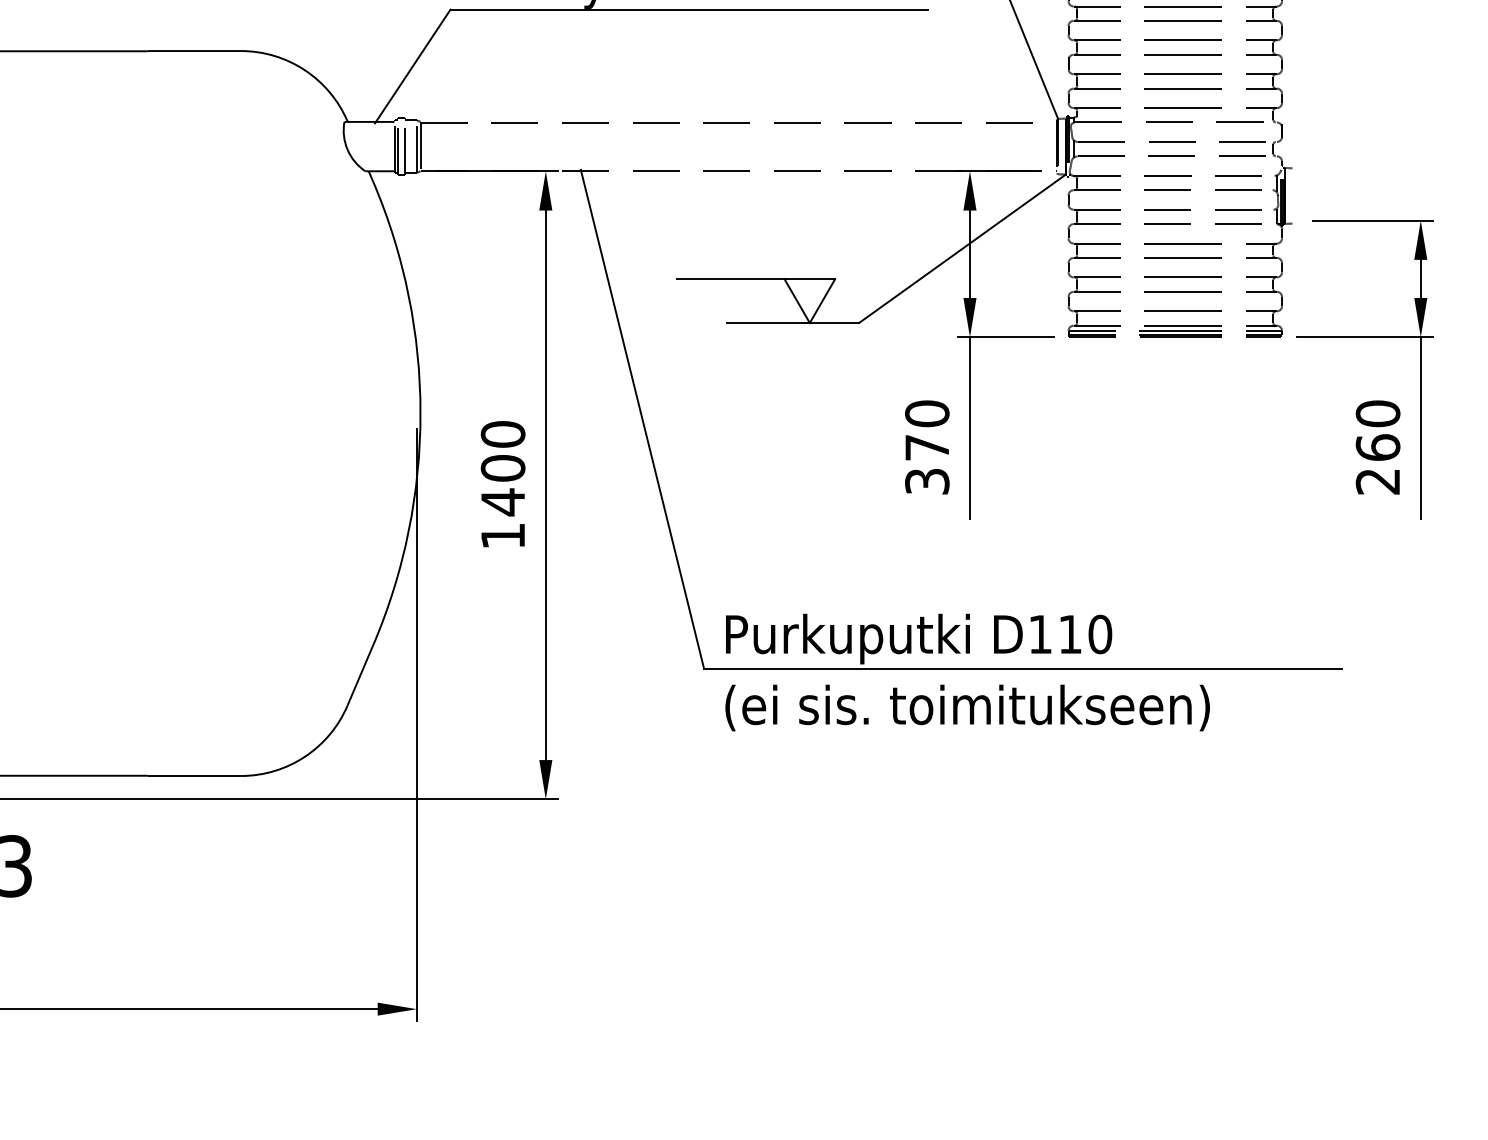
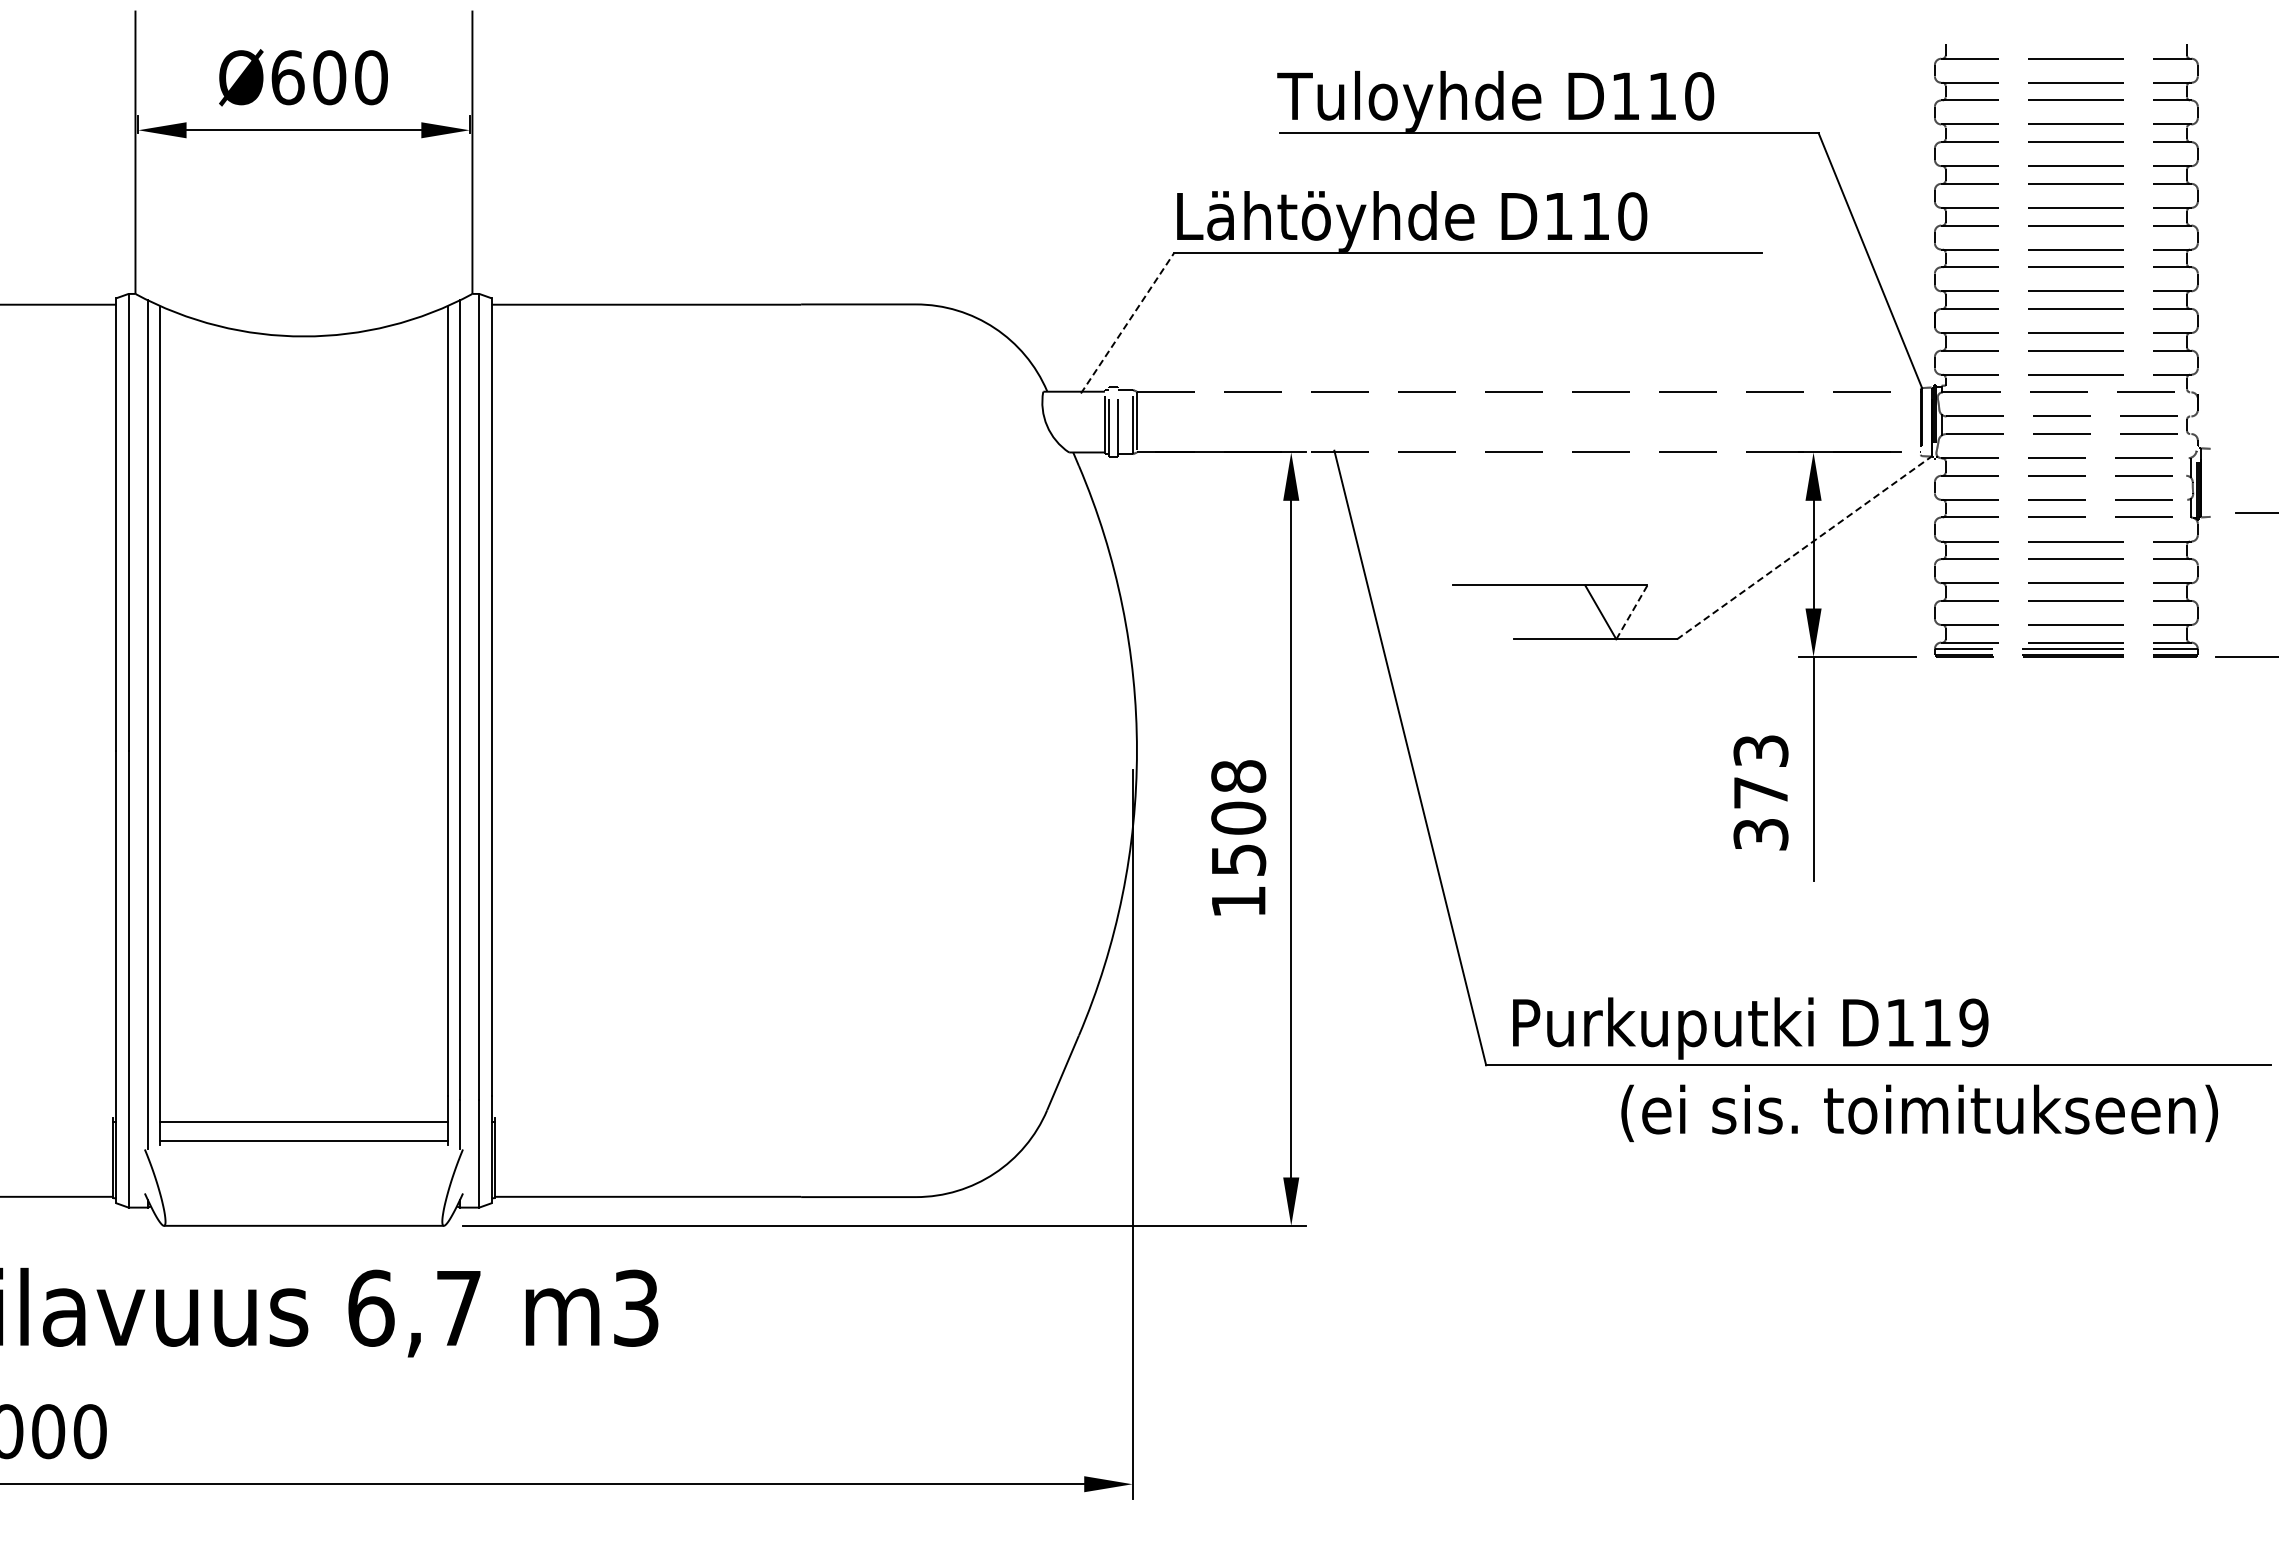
line: (412, 66) -> (1127, 323), solid -> dashed
line: (962, 248) -> (1804, 547), solid -> dashed
line: (822, 301) -> (1632, 612), solid -> dashed
text: (926, 413) -> (1760, 750), 370 -> 373
text: (502, 468) -> (1238, 818), 1400 -> 1508
text: (1099, 634) -> (1973, 1022), D110 -> D119
text: (967, 708) -> (1919, 1113), moved

